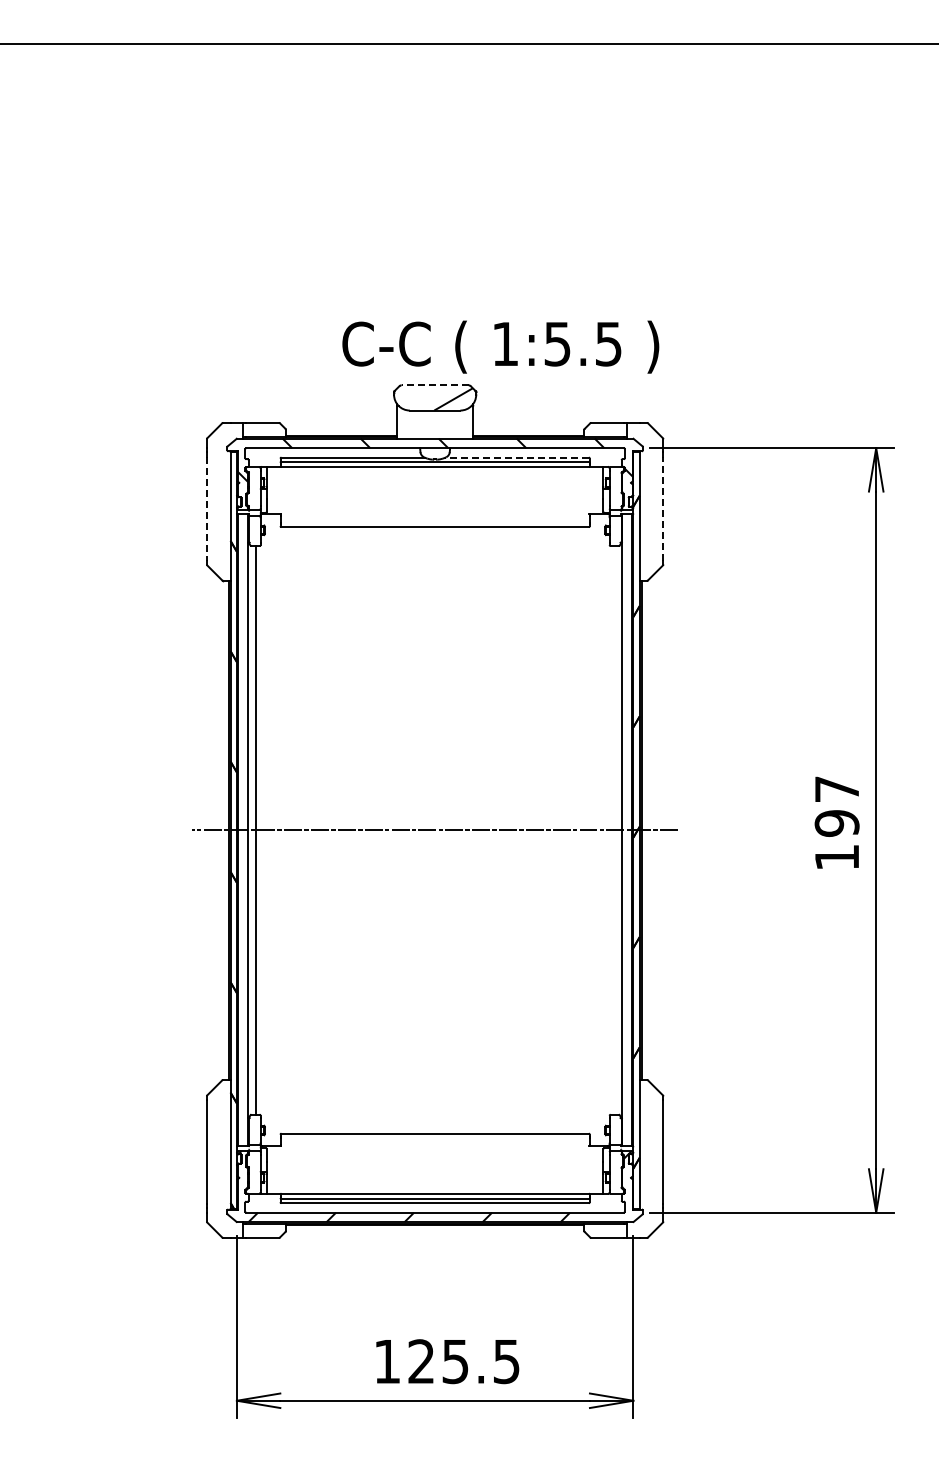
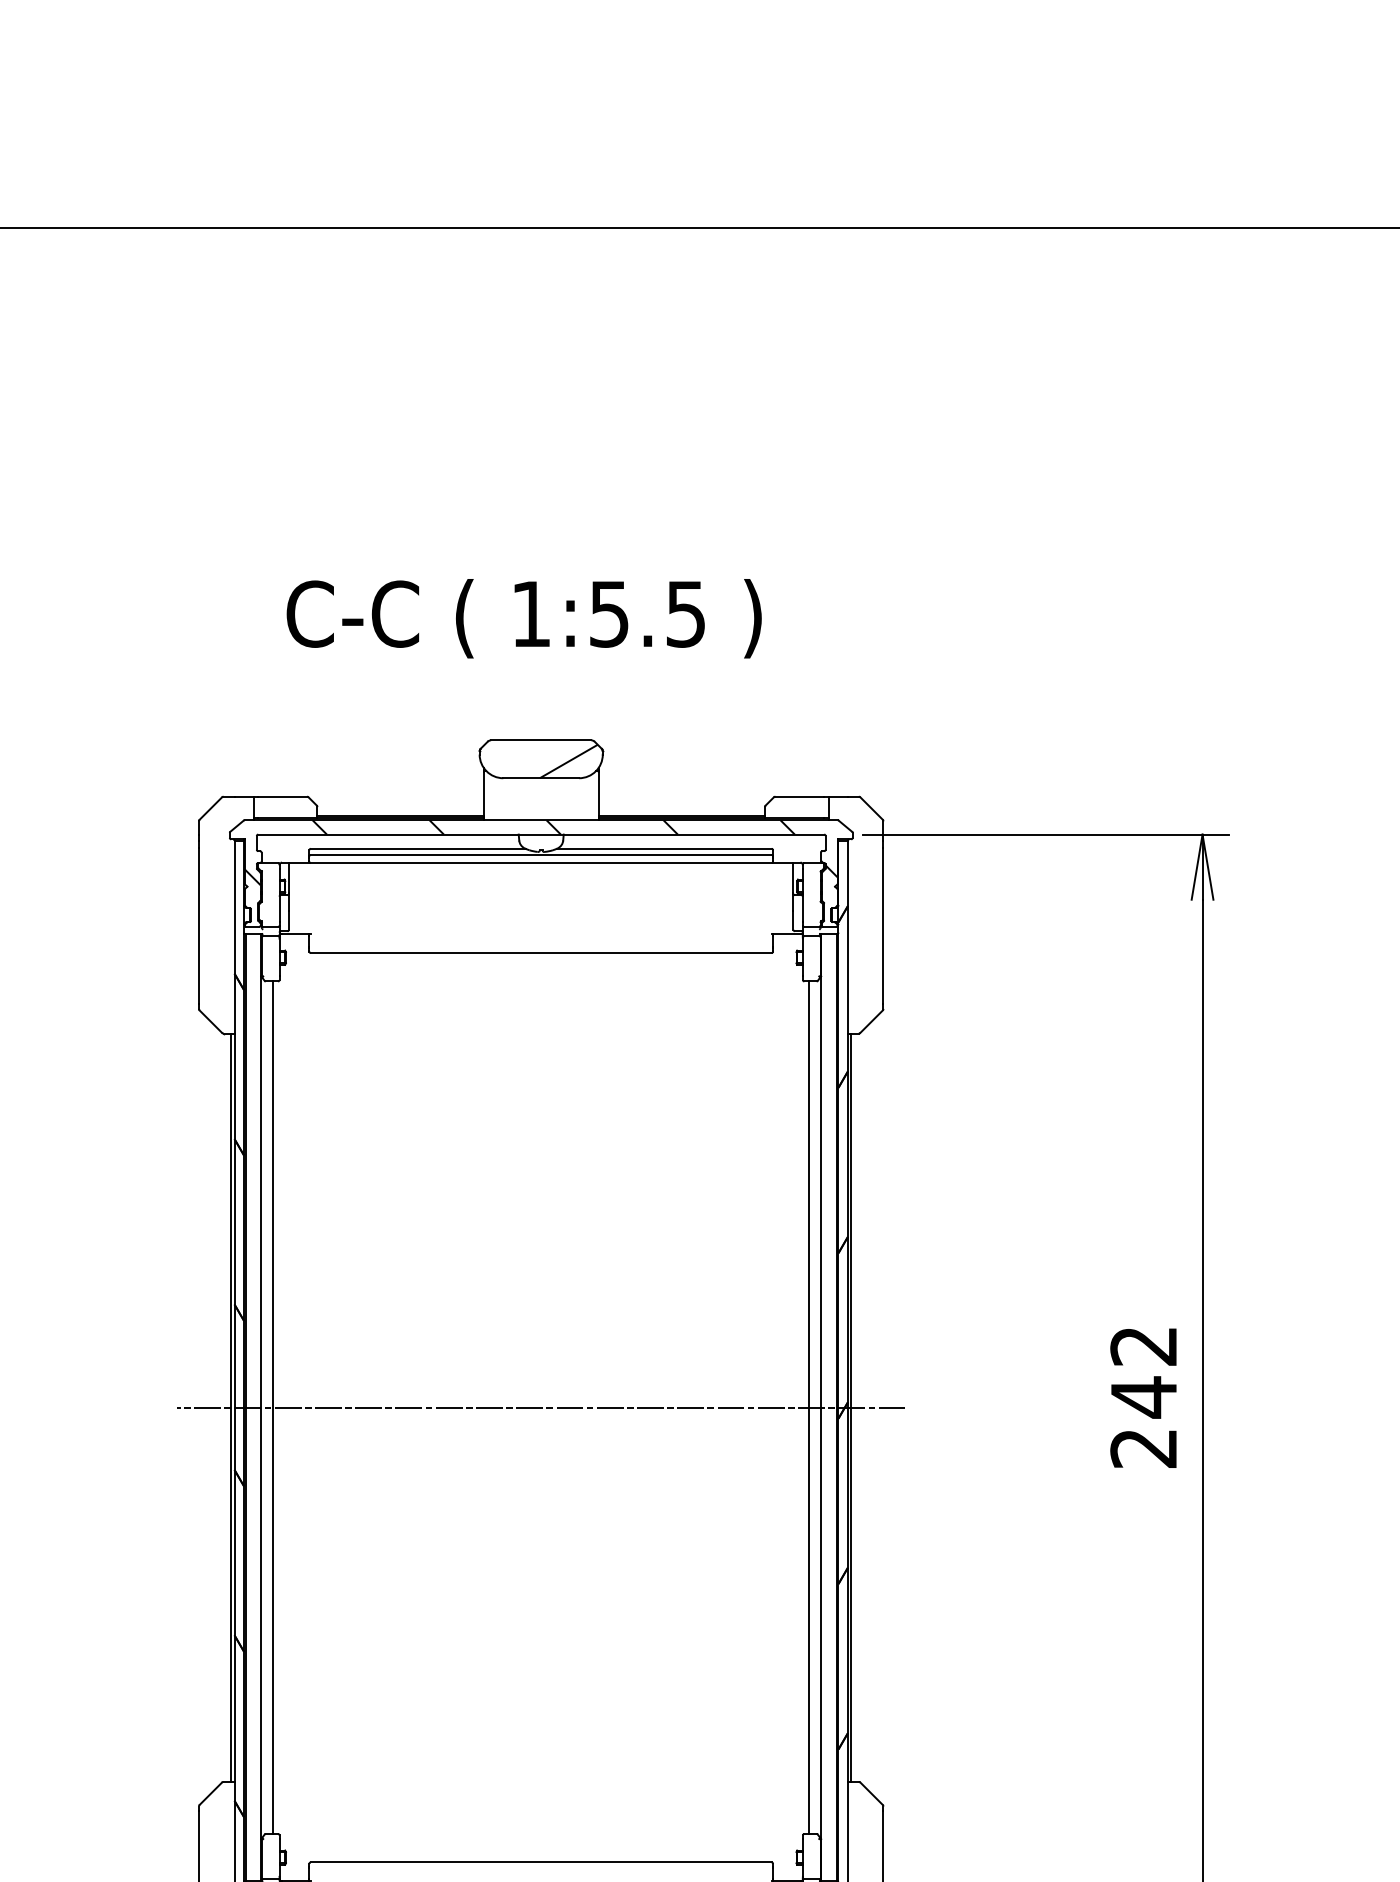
text: (500, 346) -> (523, 617), moved
line: (434, 385) -> (540, 740), dashed -> solid
line: (517, 457) -> (664, 848), dashed -> solid
line: (663, 508) -> (883, 925), dashed -> solid
line: (206, 509) -> (198, 926), dashed -> solid
text: (836, 823) -> (1142, 1397), 197 -> 242
line: (613, 830) -> (808, 1407), added

